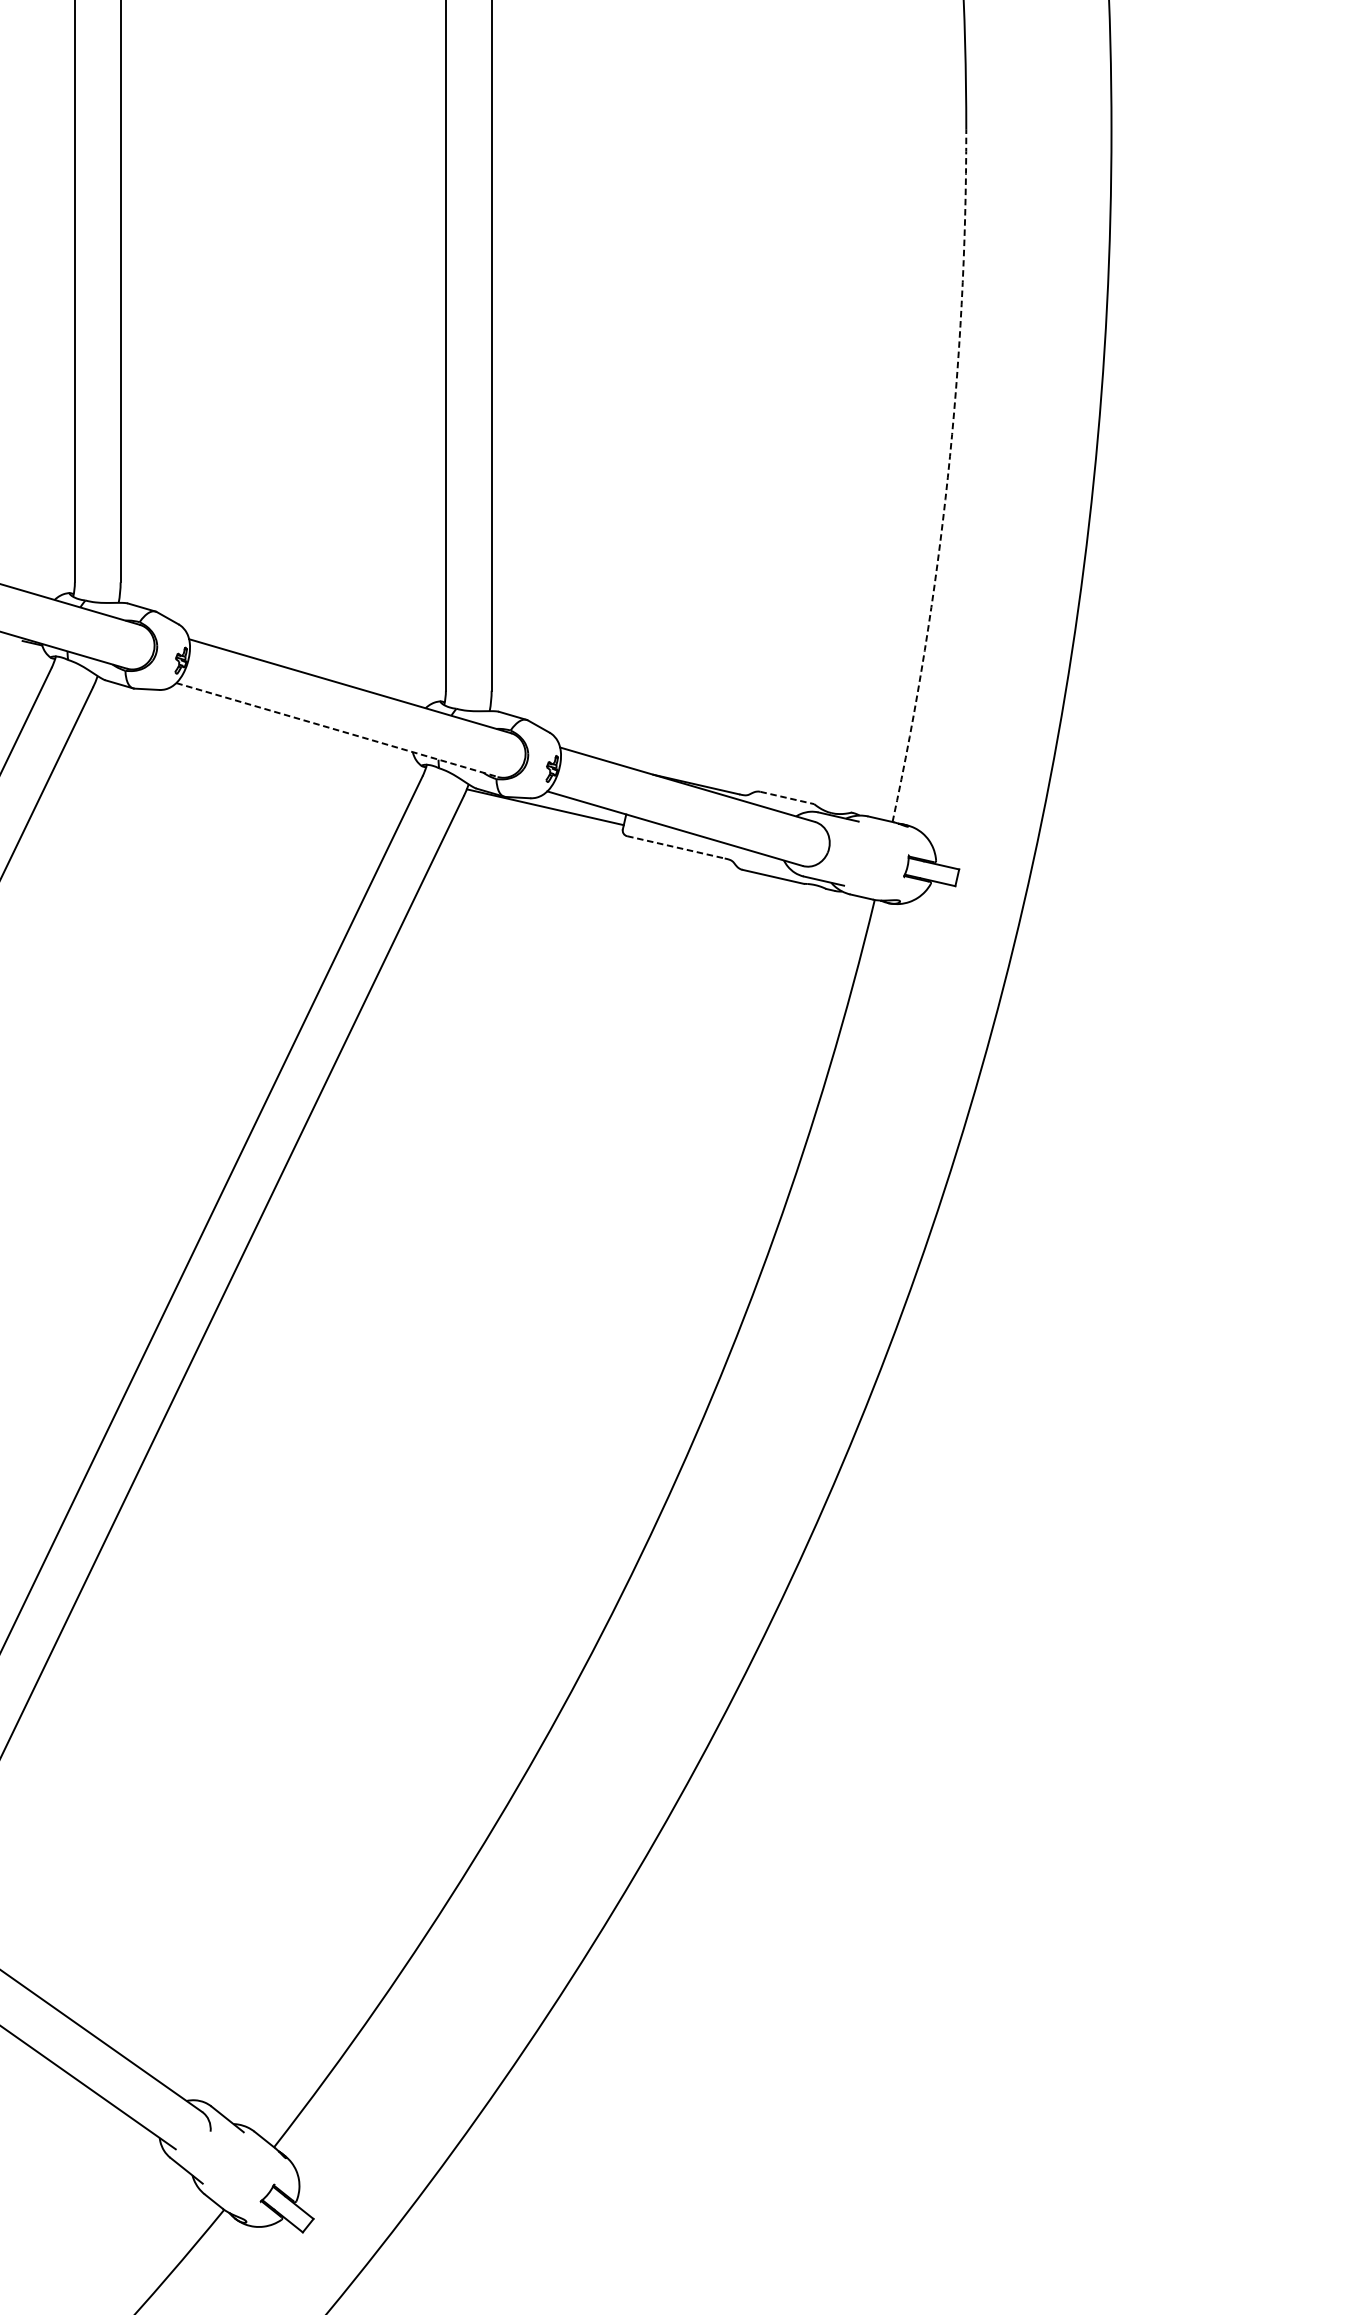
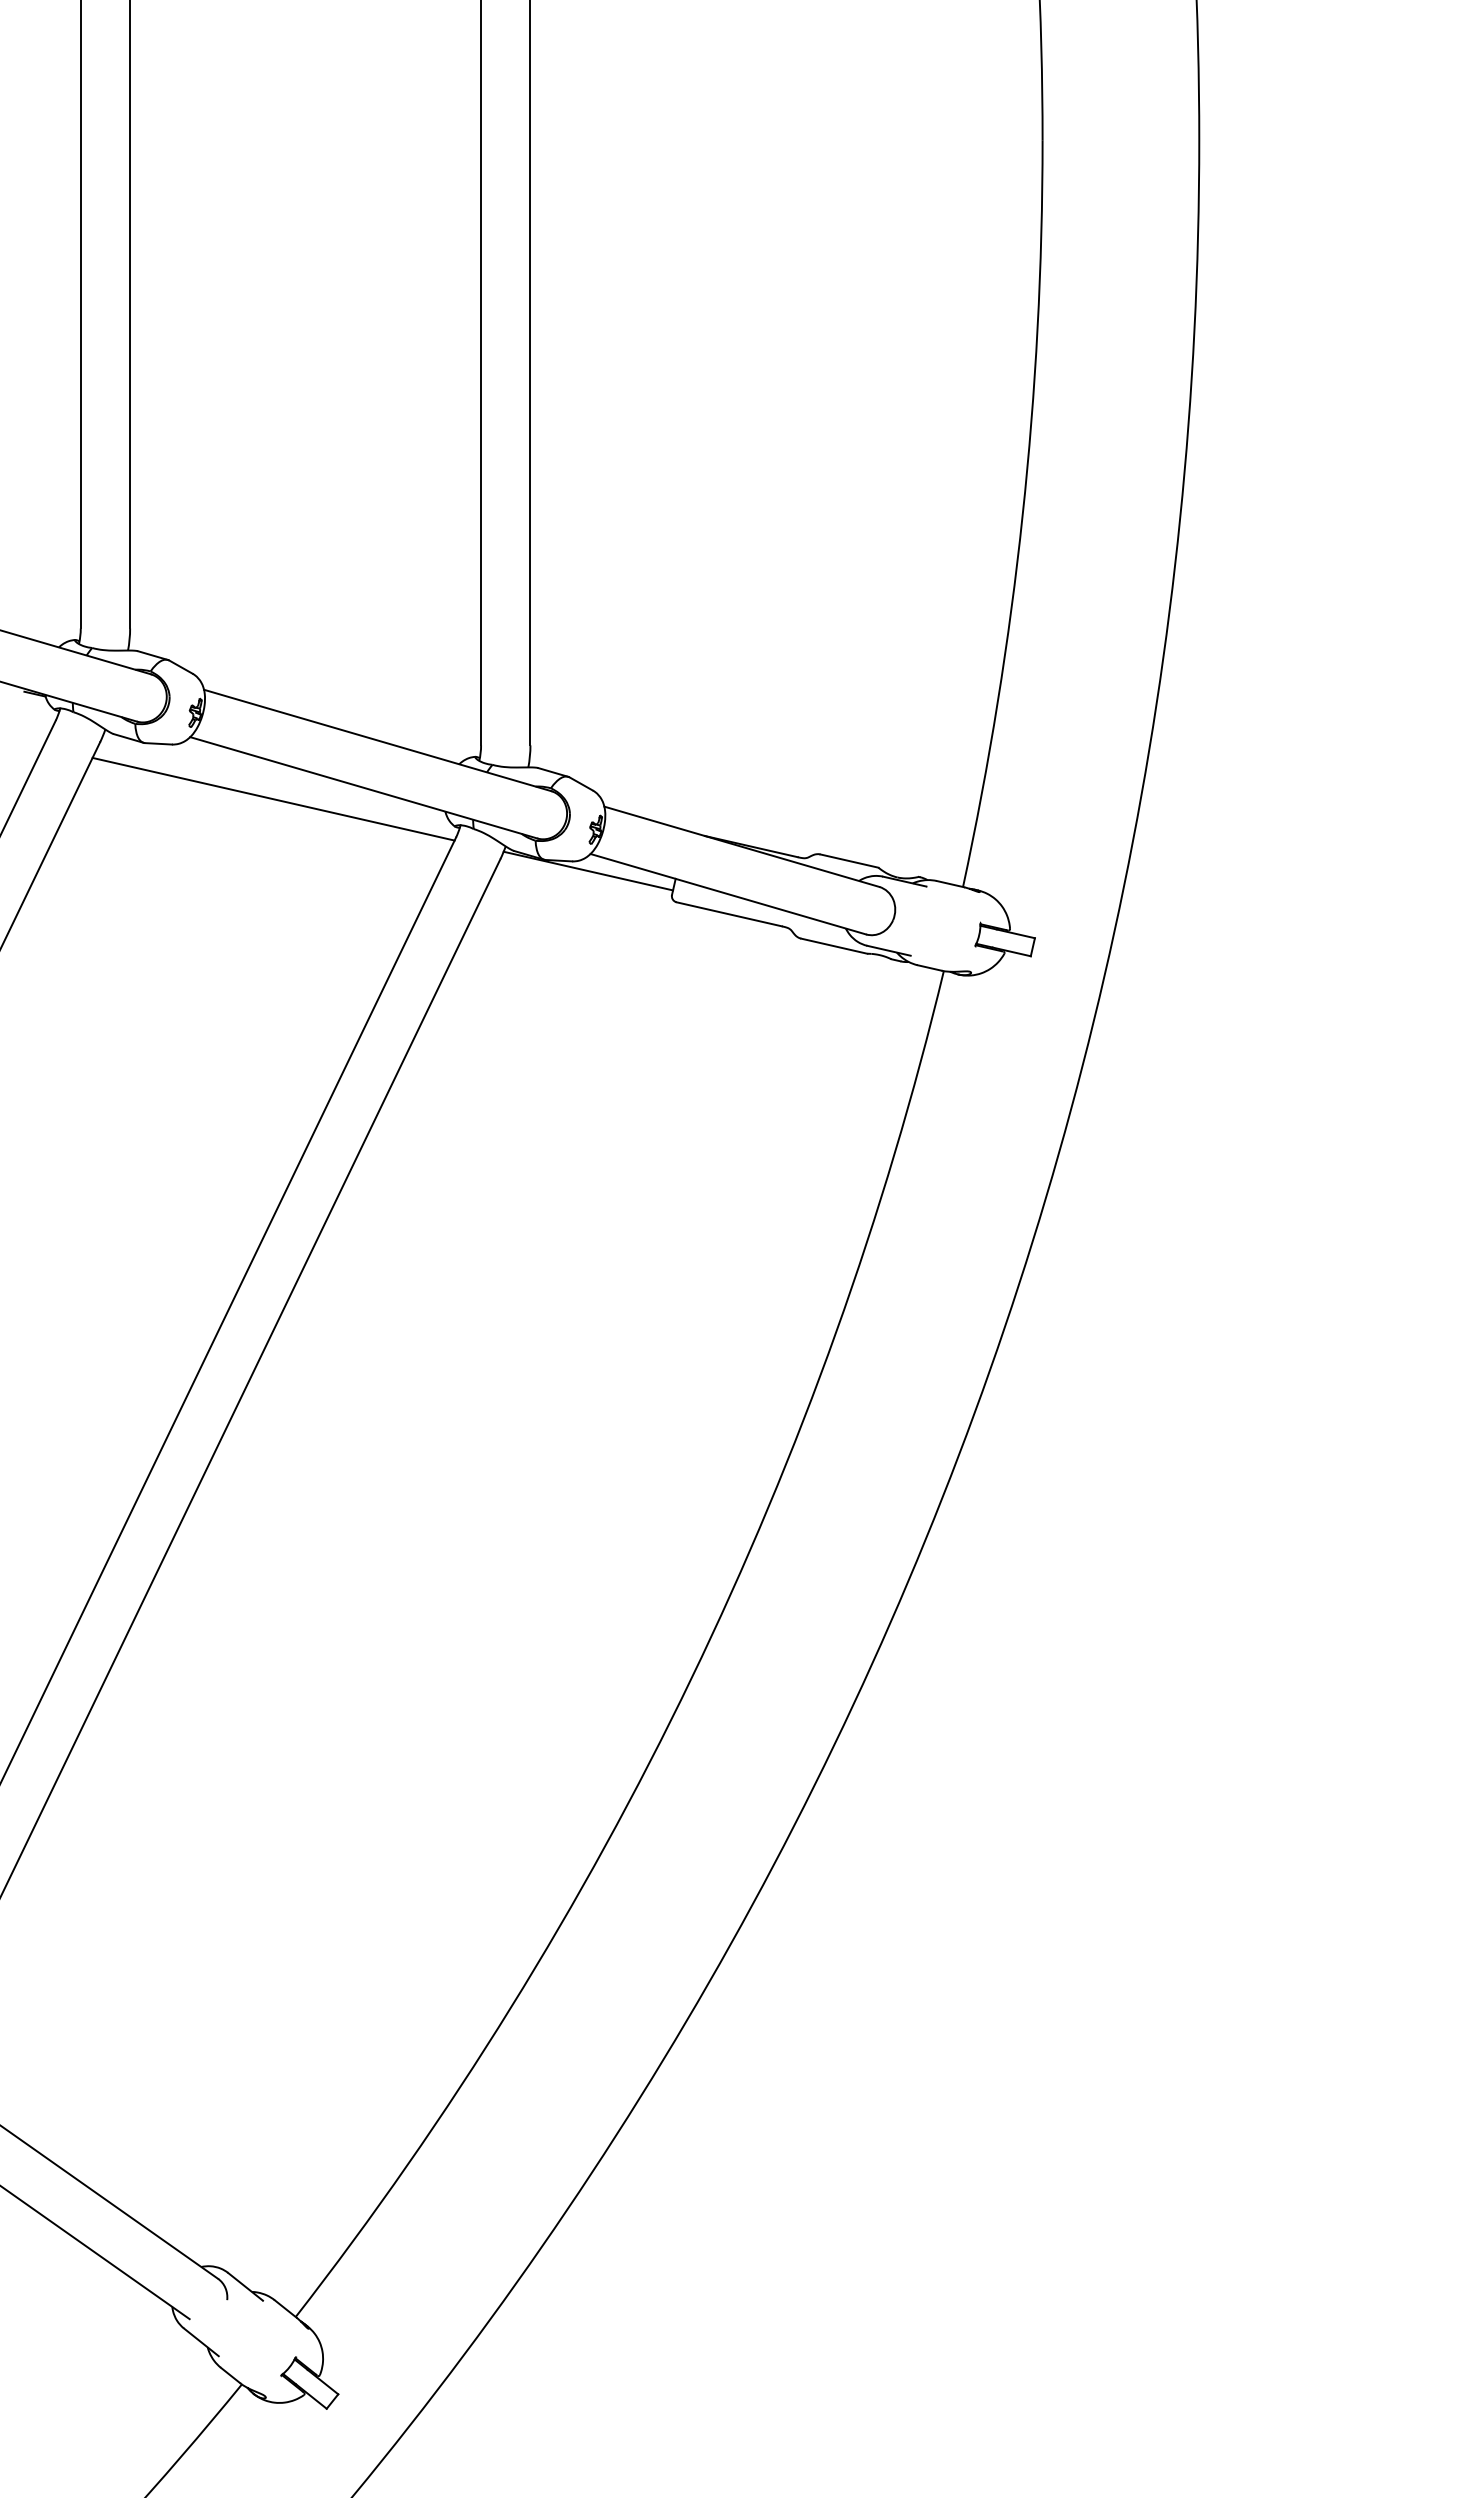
arc: (947, 477) -> (1022, 515), dashed -> solid
line: (337, 730) -> (364, 788), dashed -> solid
line: (253, 739) -> (273, 798), added
line: (787, 798) -> (849, 861), dashed -> solid
line: (676, 847) -> (729, 914), dashed -> solid

